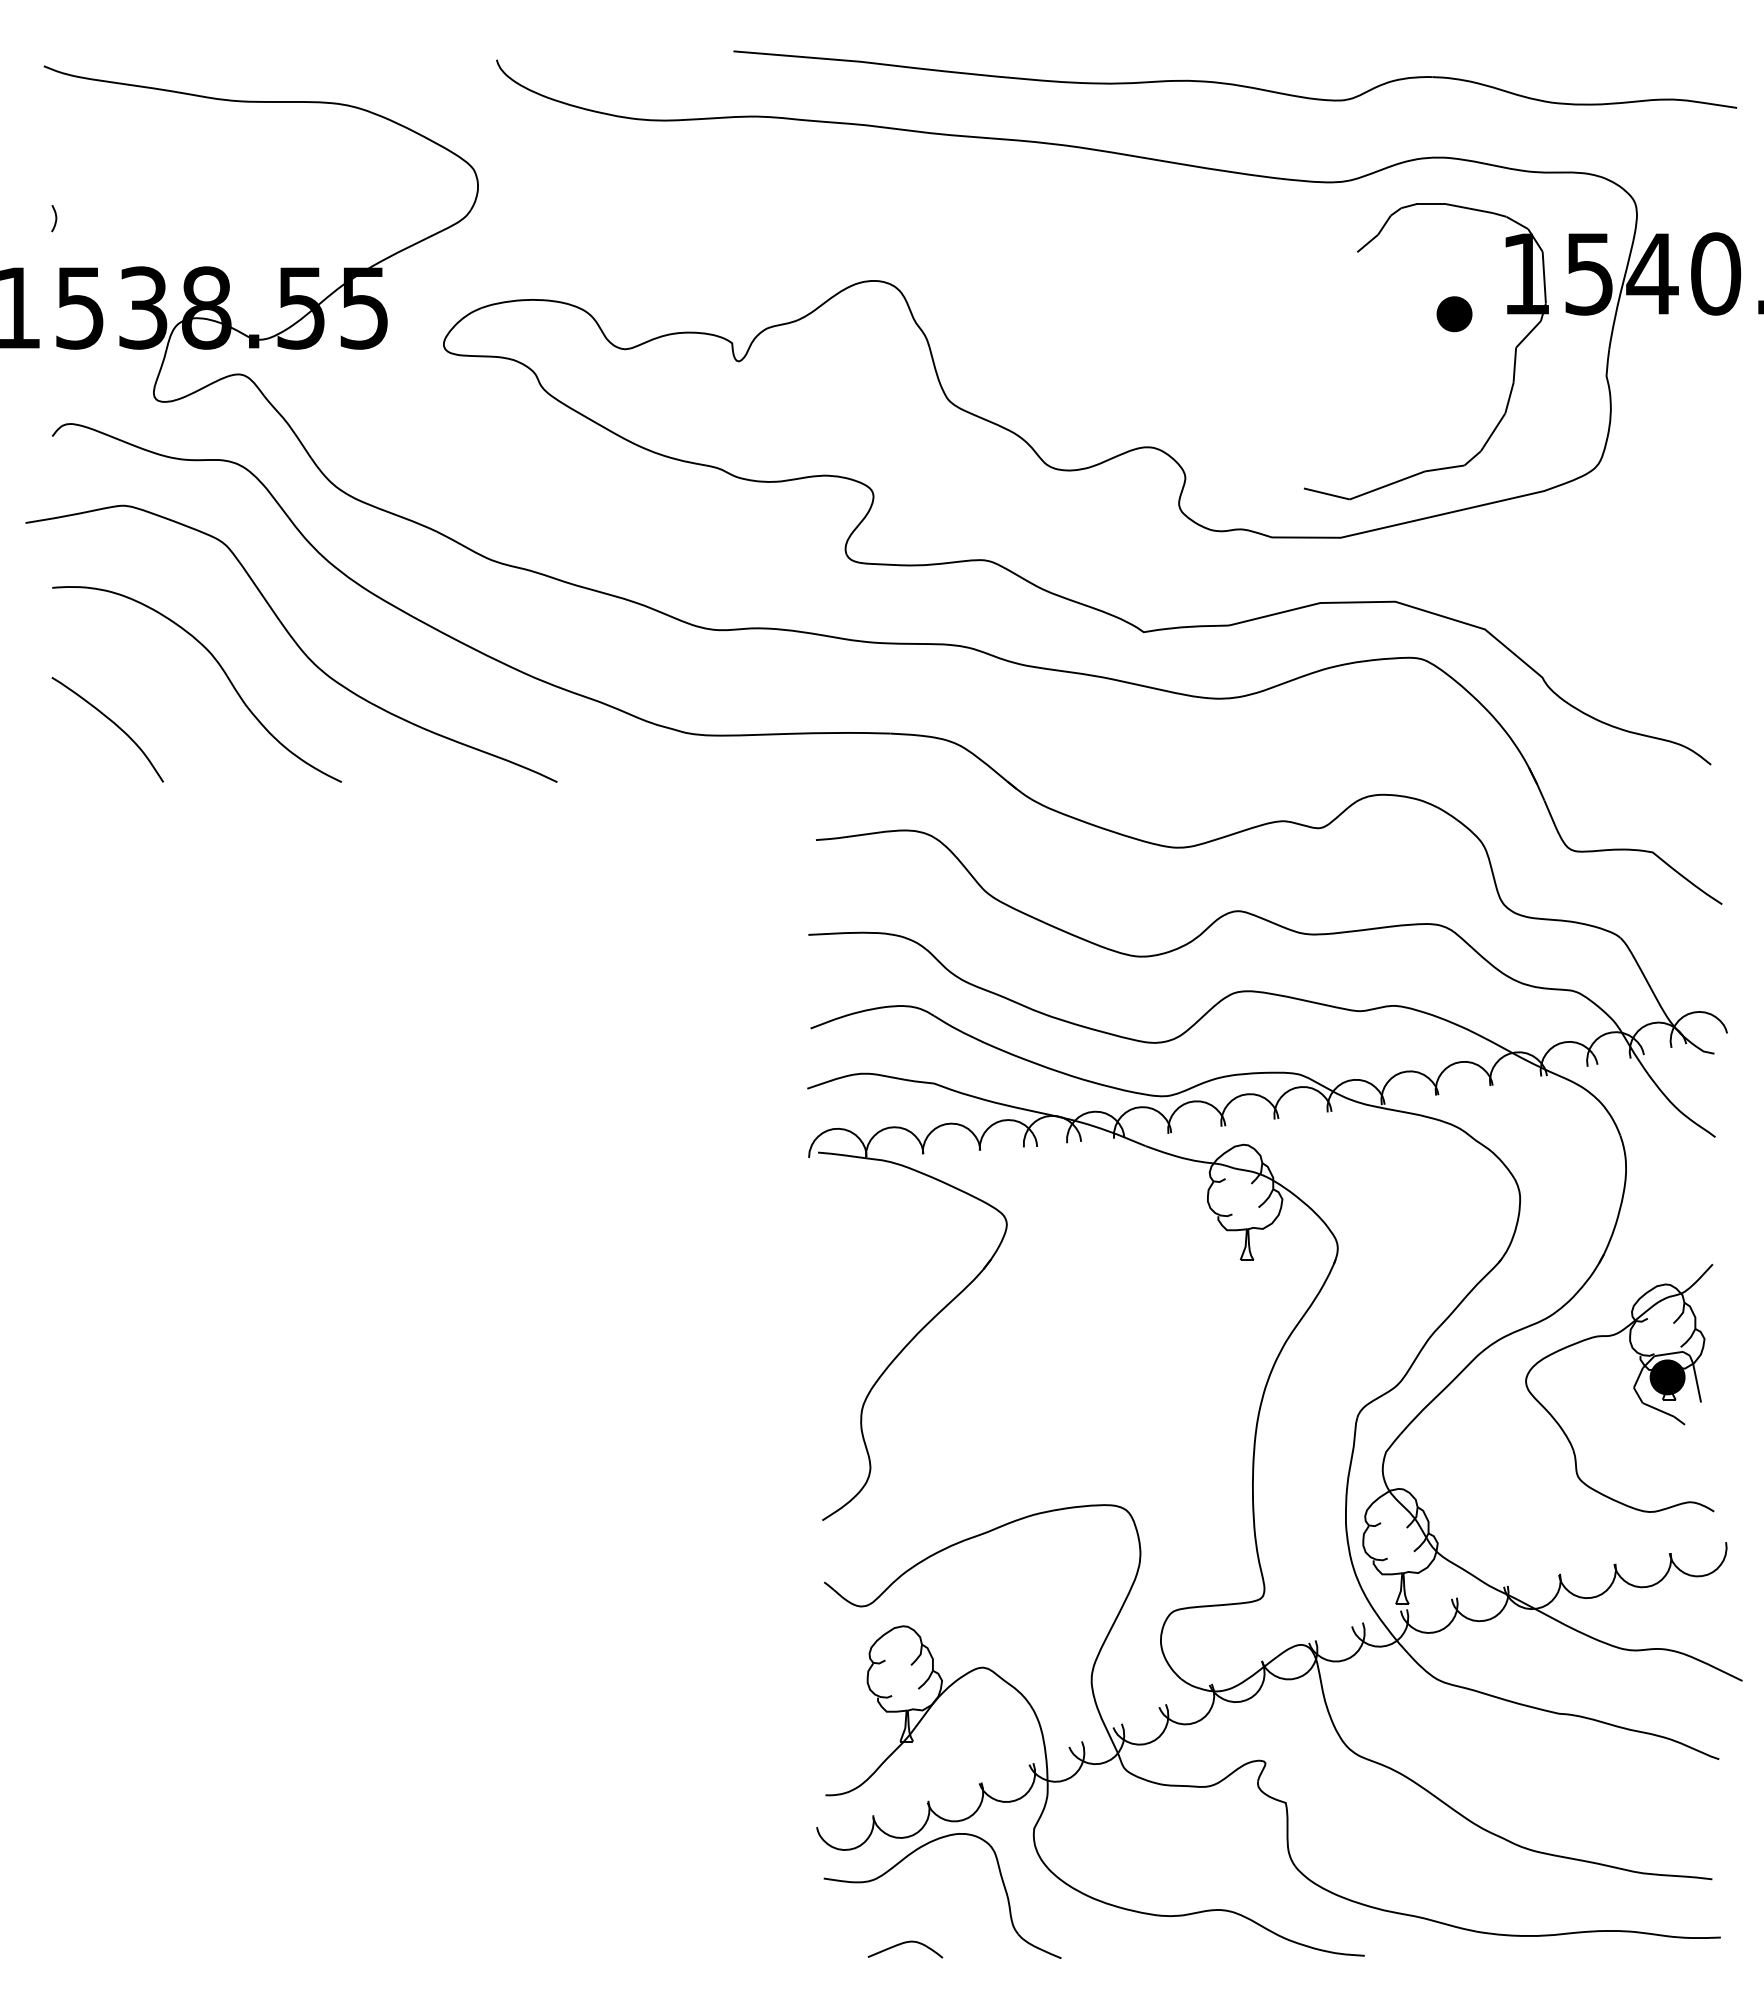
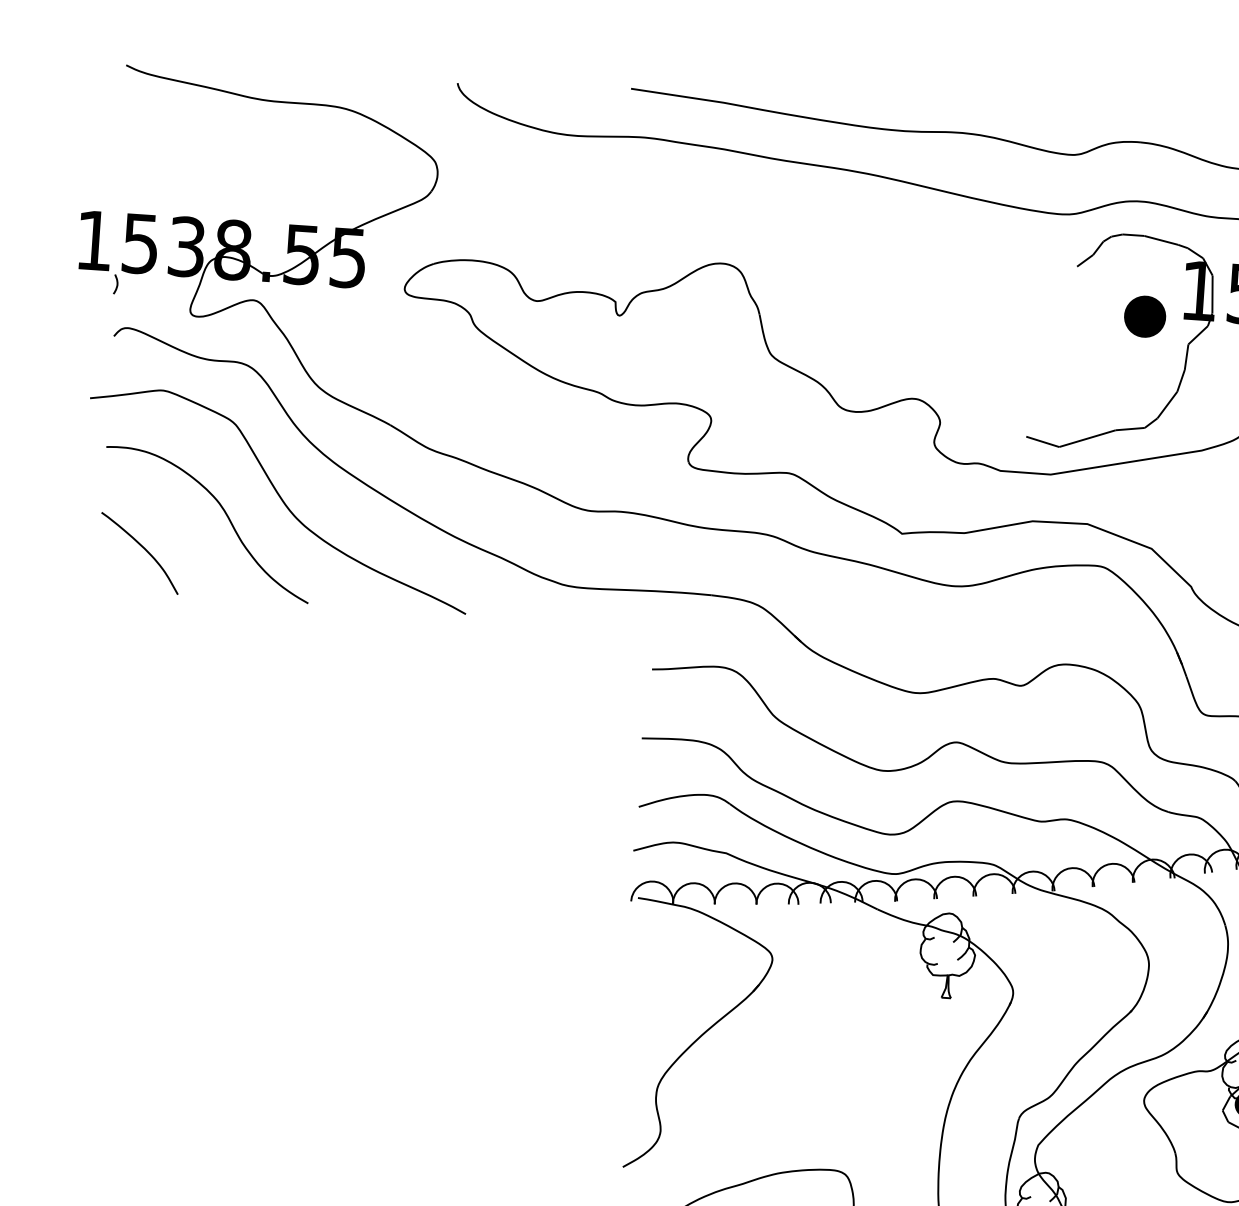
curve: (55, 218) -> (116, 284), moved
part: (1454, 314) -> (1145, 317), size x1.6

